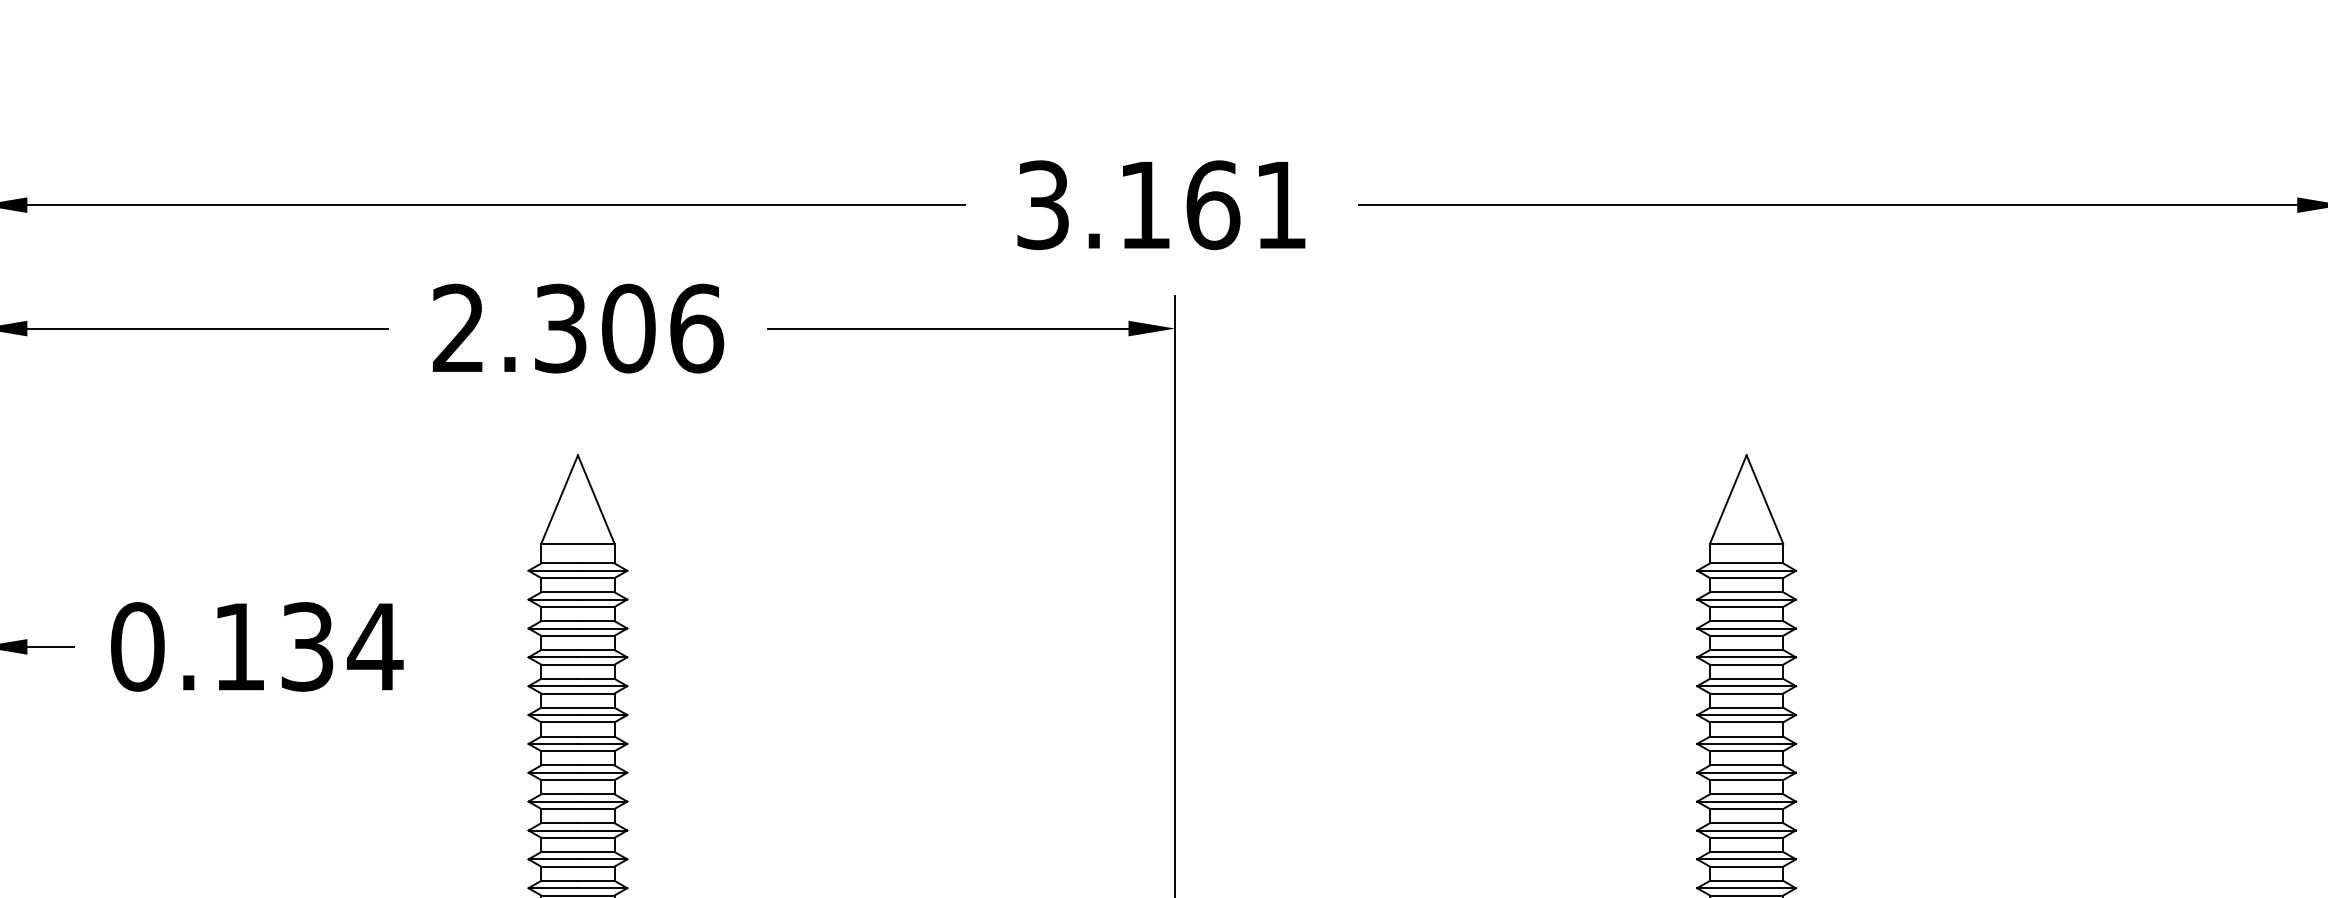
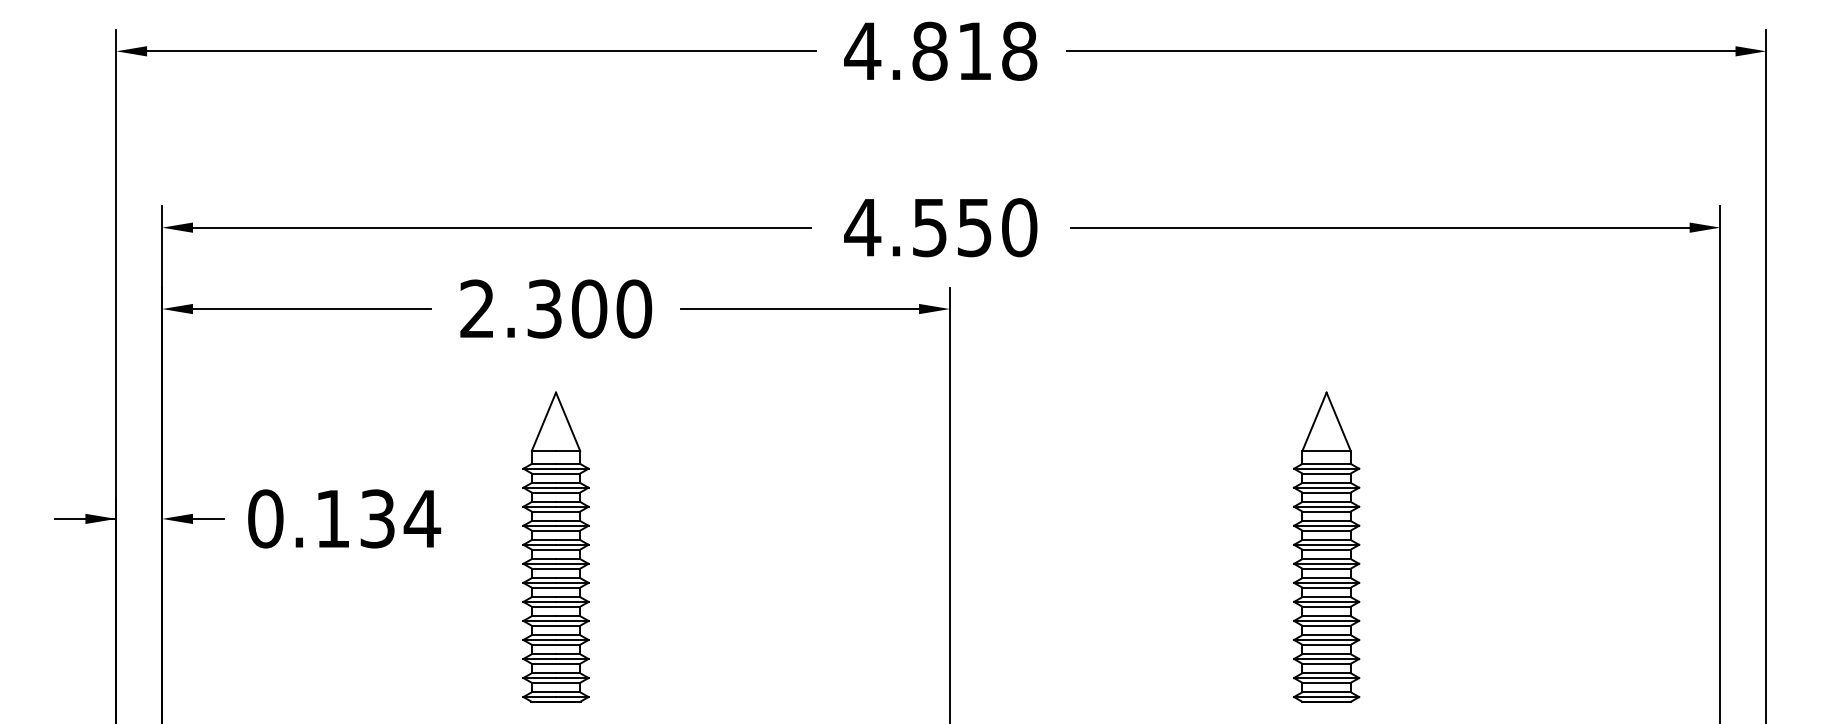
text: (1161, 204) -> (940, 227), 3.161 -> 4.550
text: (696, 327) -> (634, 308), 2.306 -> 2.300

